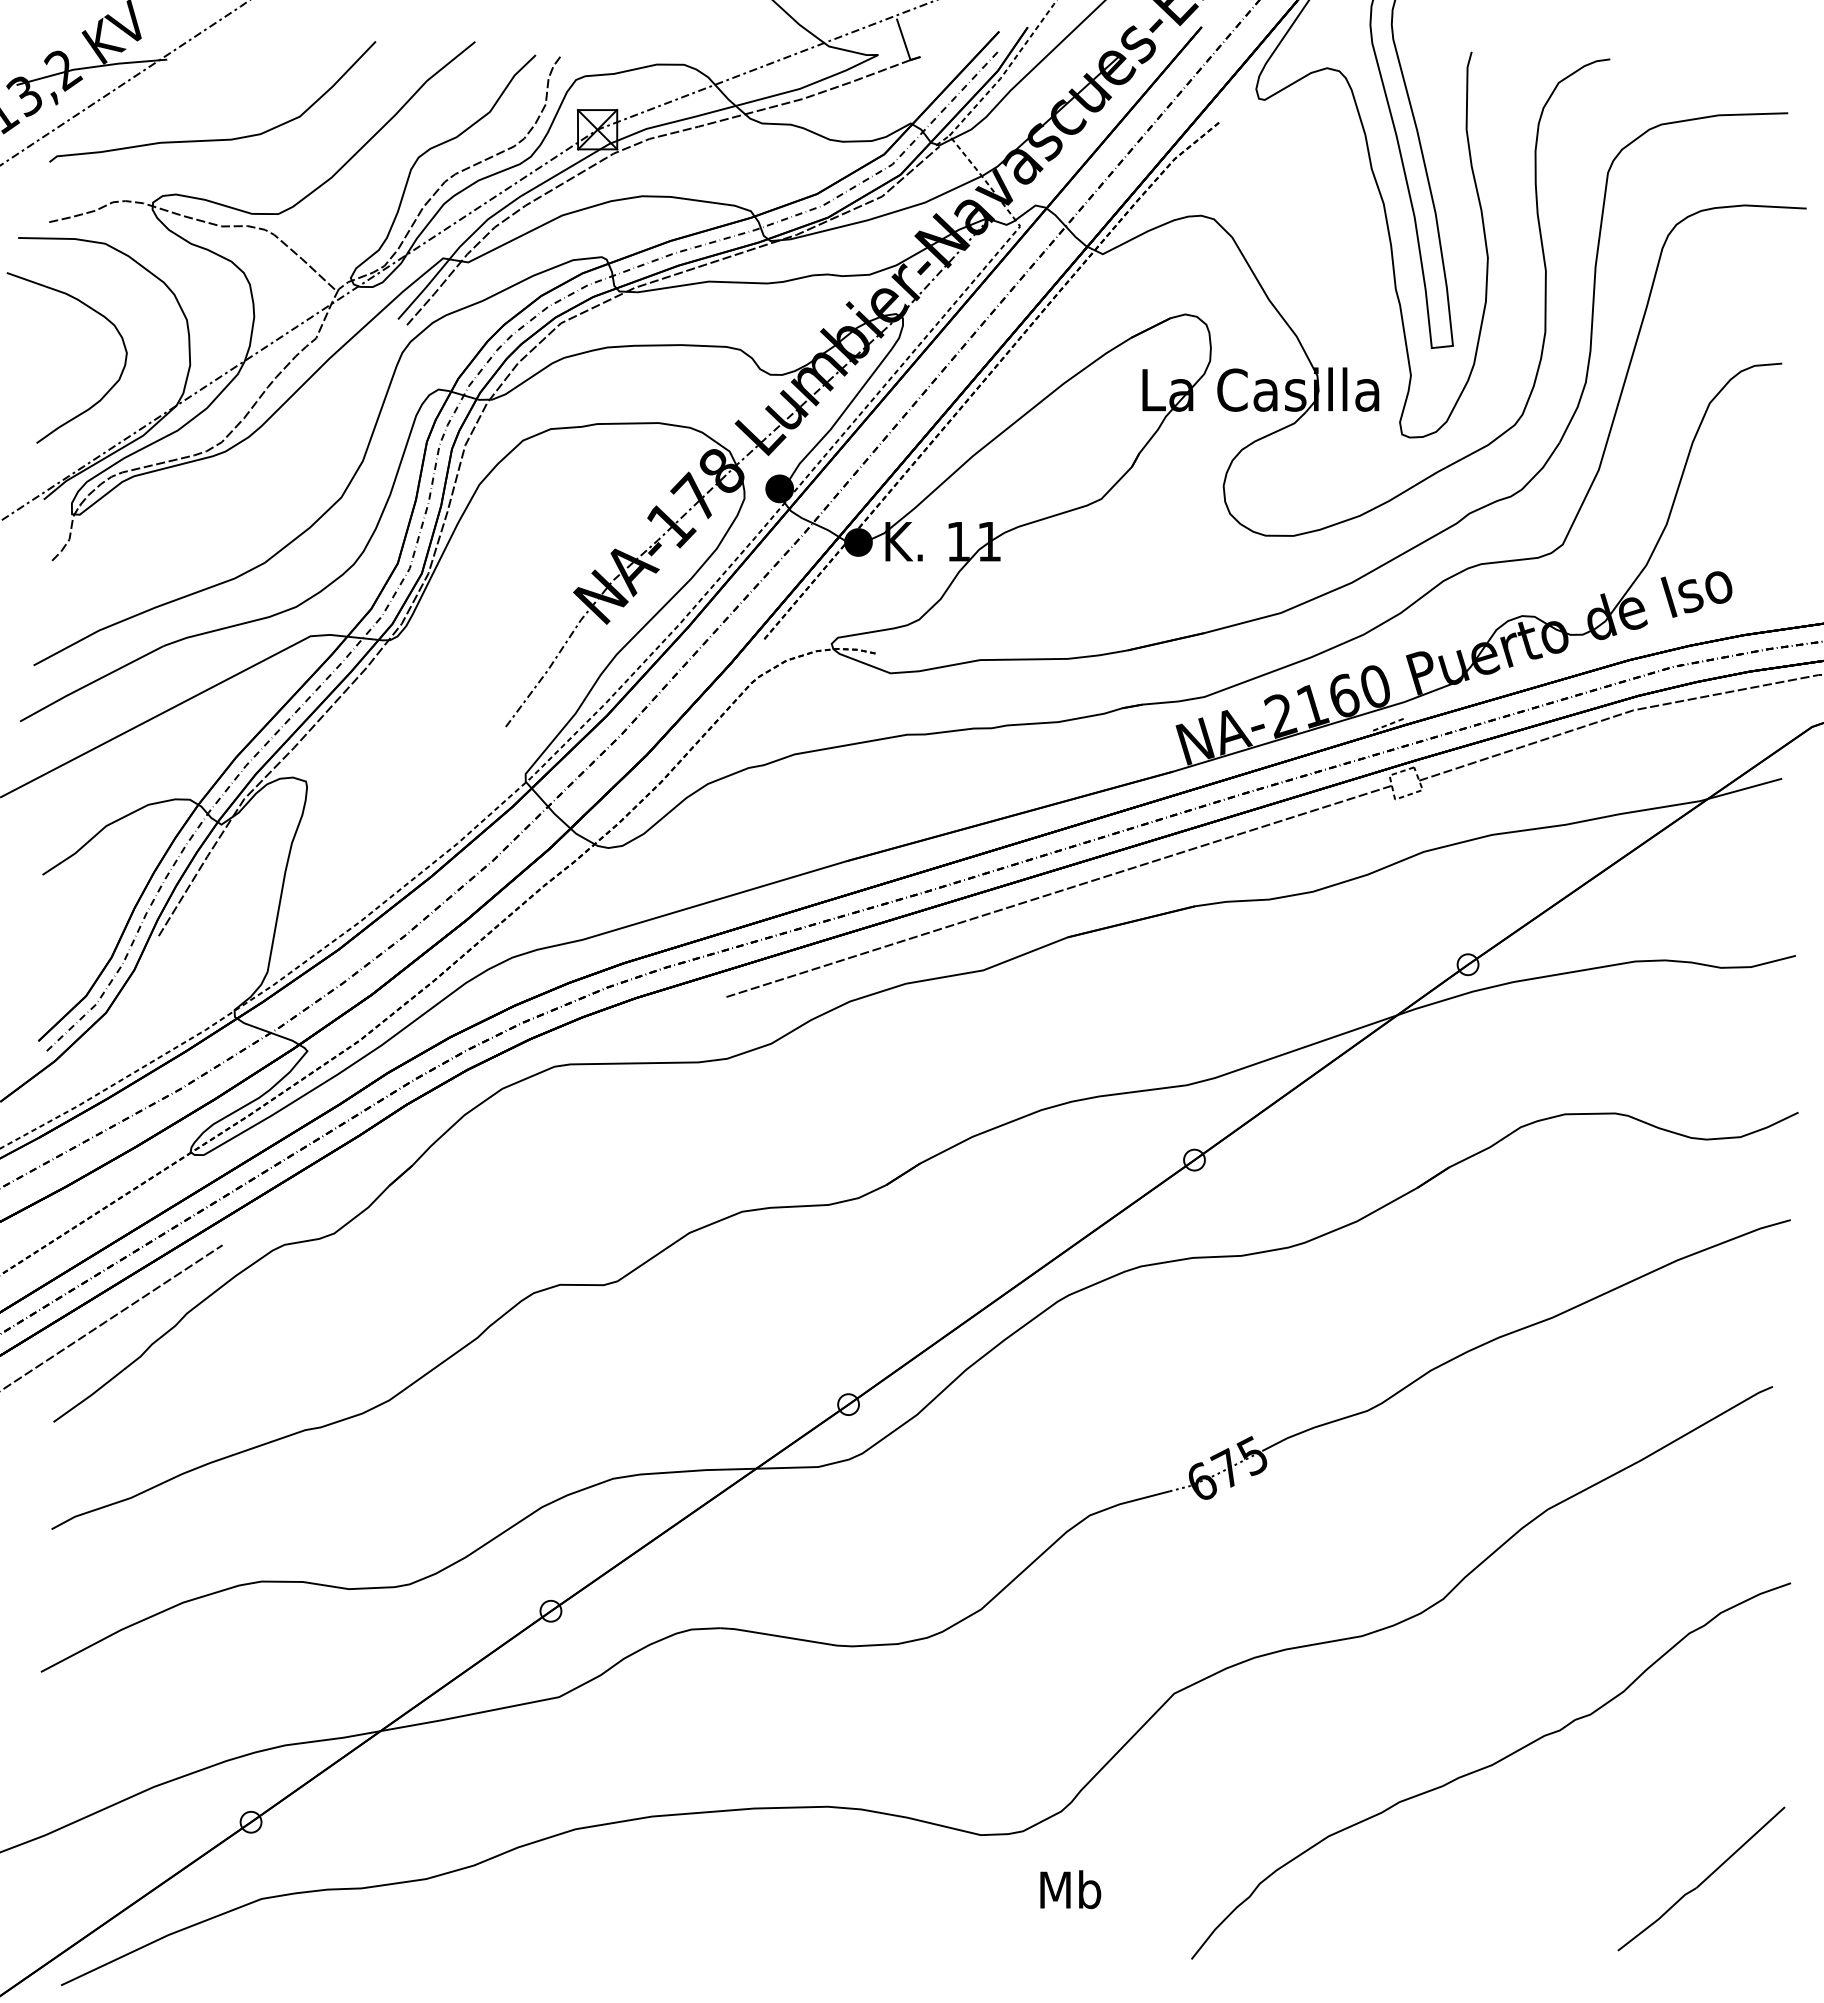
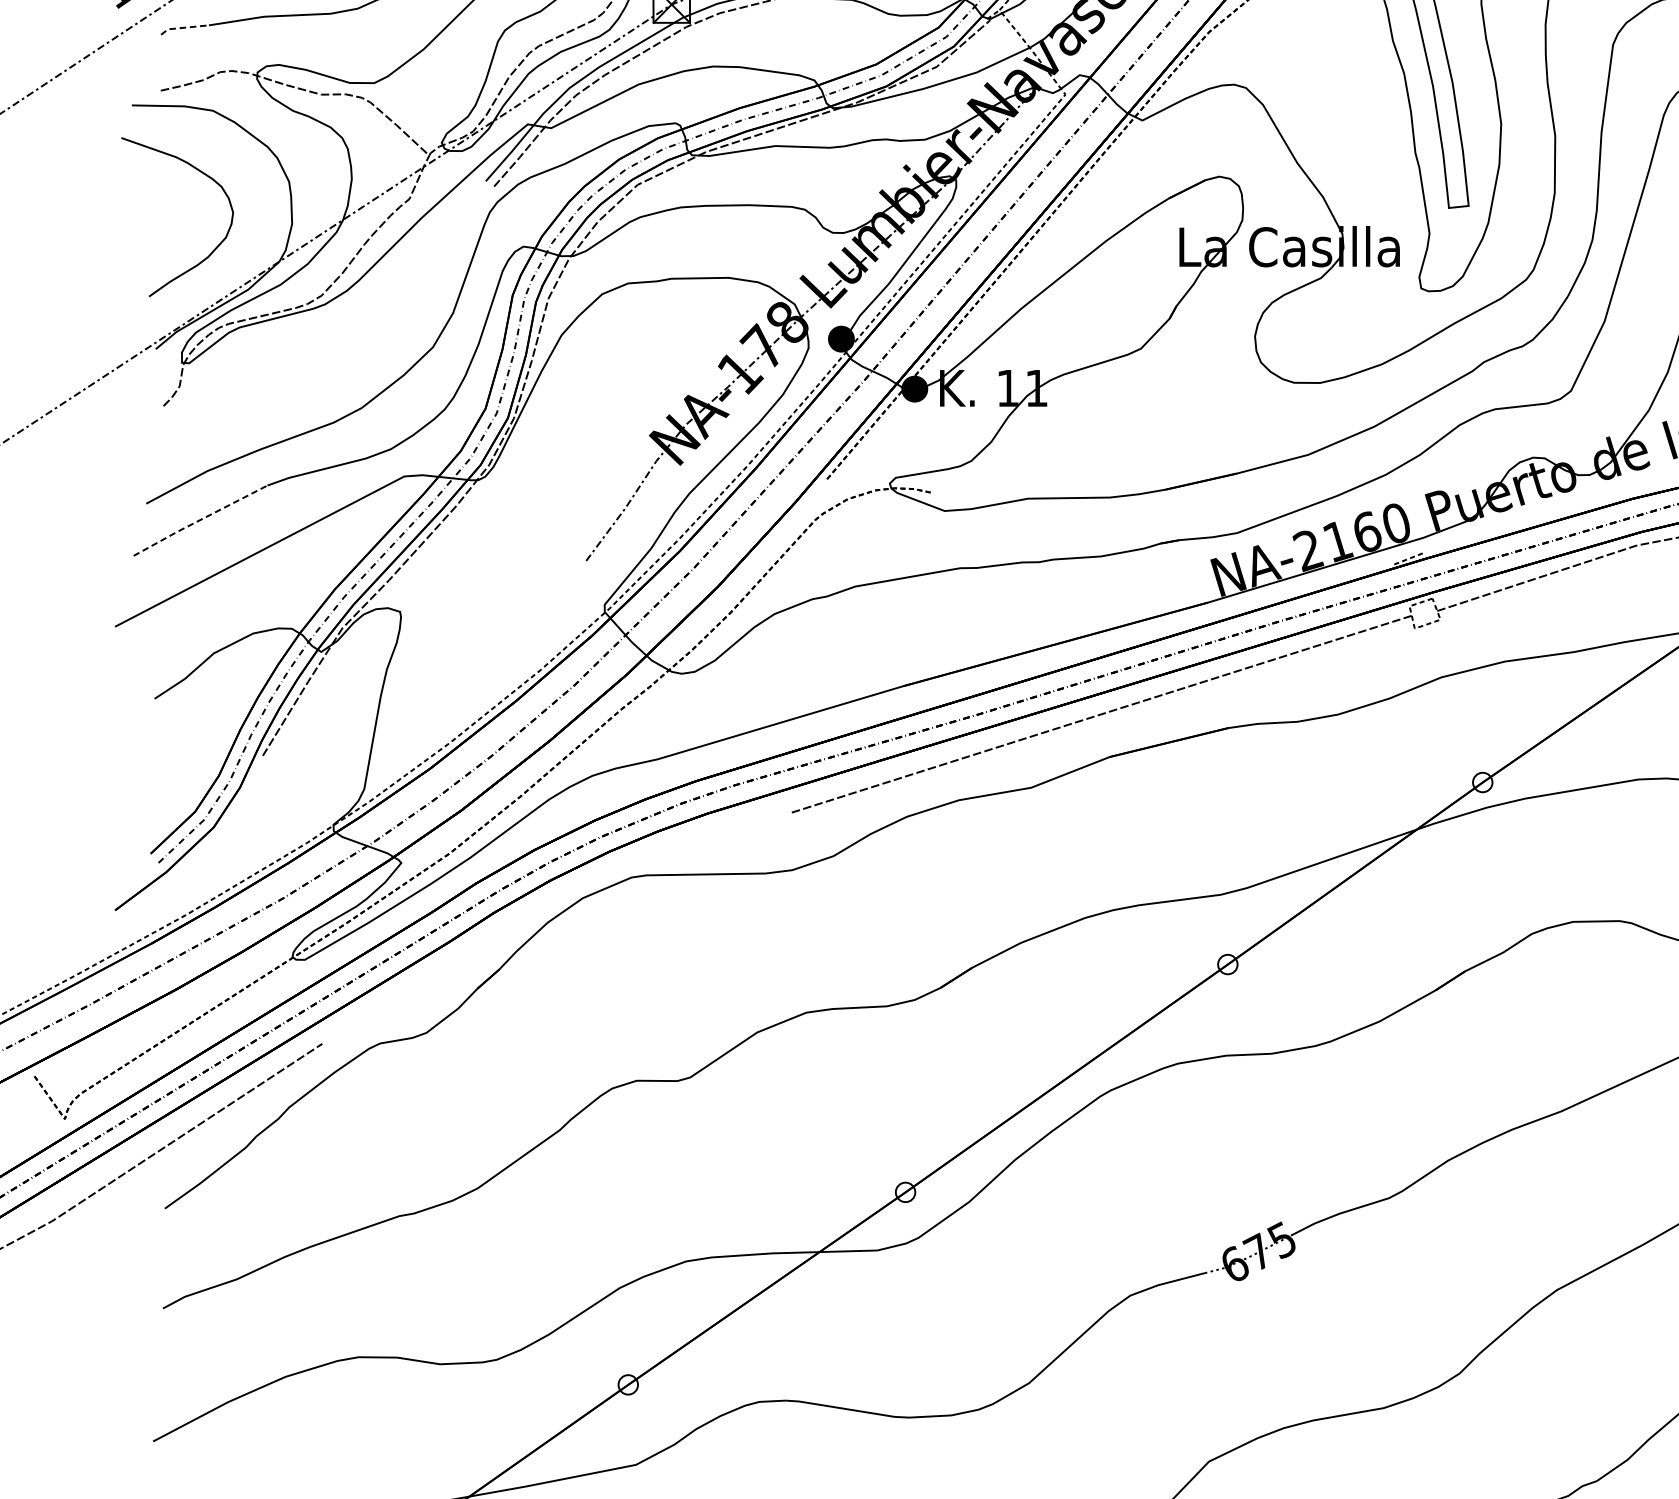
line: (73, 154) -> (183, 27), solid -> dashed
line: (90, 683) -> (199, 520), solid -> dashed

